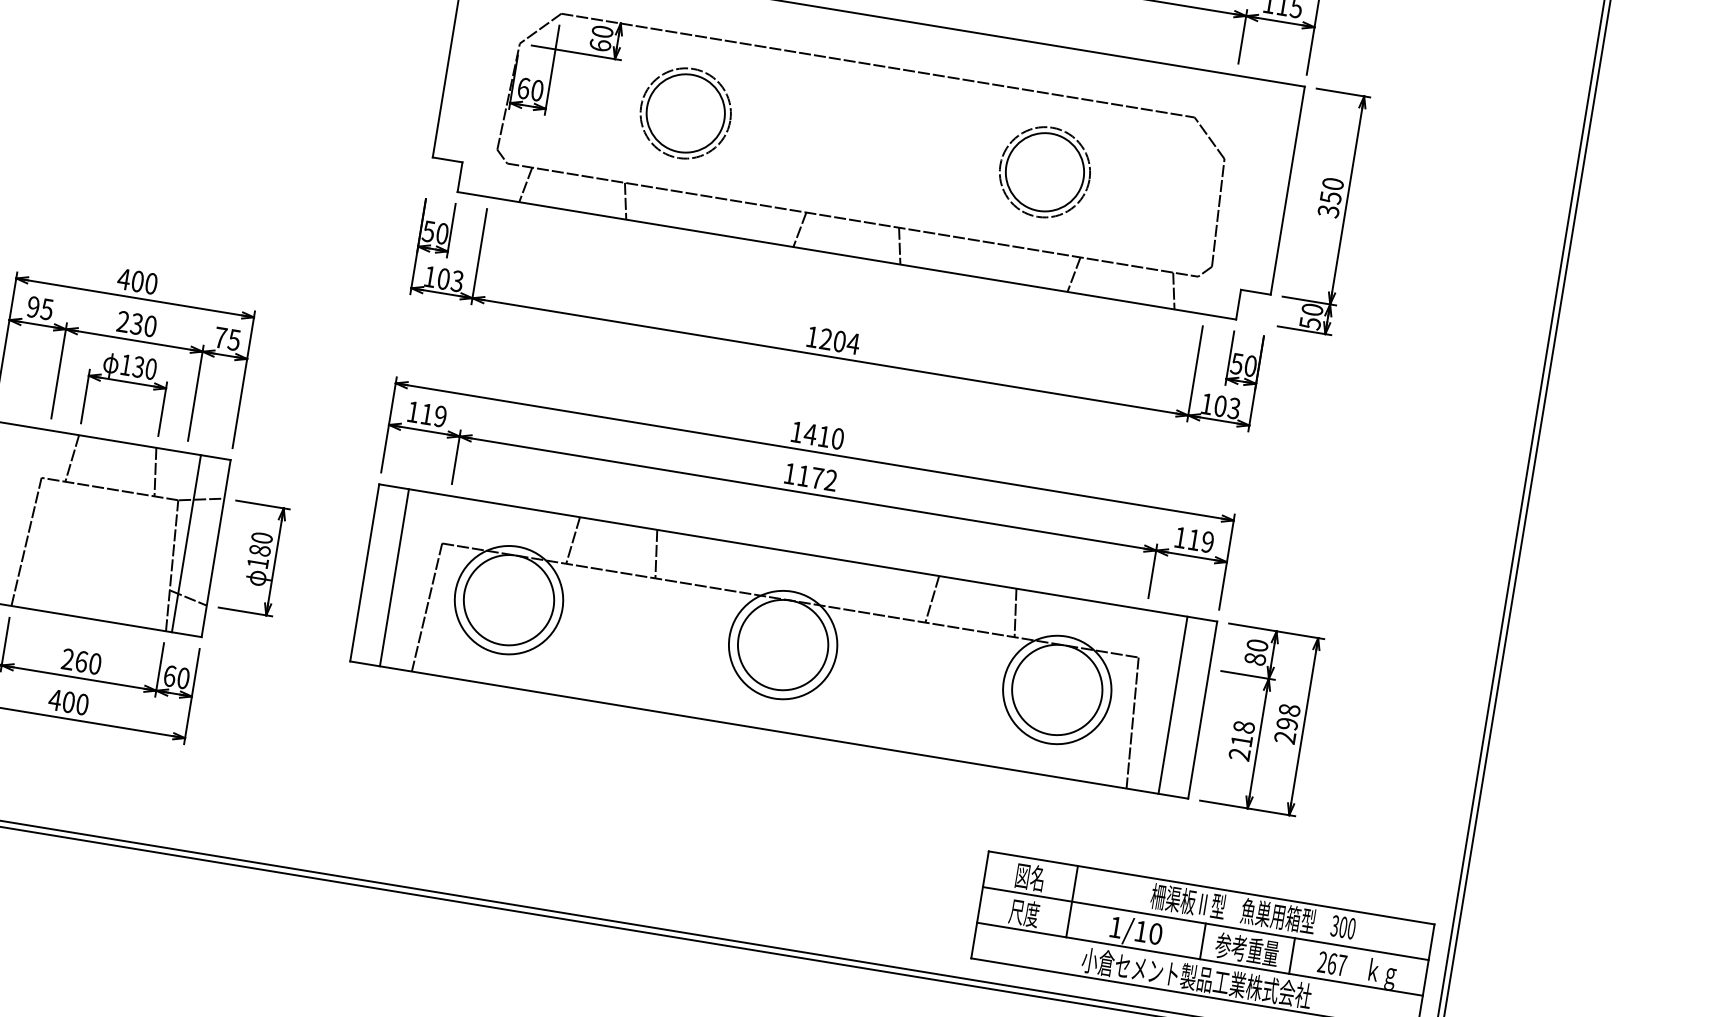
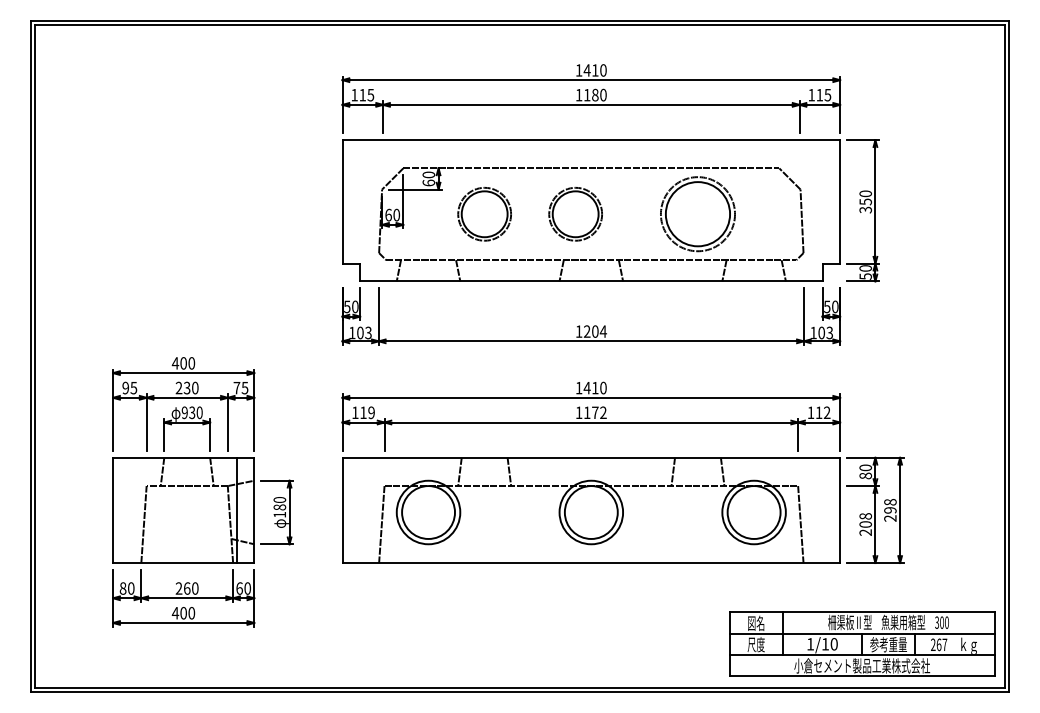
part: (838, 138) -> (575, 214), added
part: (1044, 172) -> (697, 214), size x1.4
text: (125, 364) -> (184, 412), 130 -> 930
text: (1206, 543) -> (826, 413), 119 -> 112
line: (395, 576) -> (360, 509), removed
line: (1173, 703) -> (822, 509), removed
text: (1241, 740) -> (865, 524), 218 -> 208

